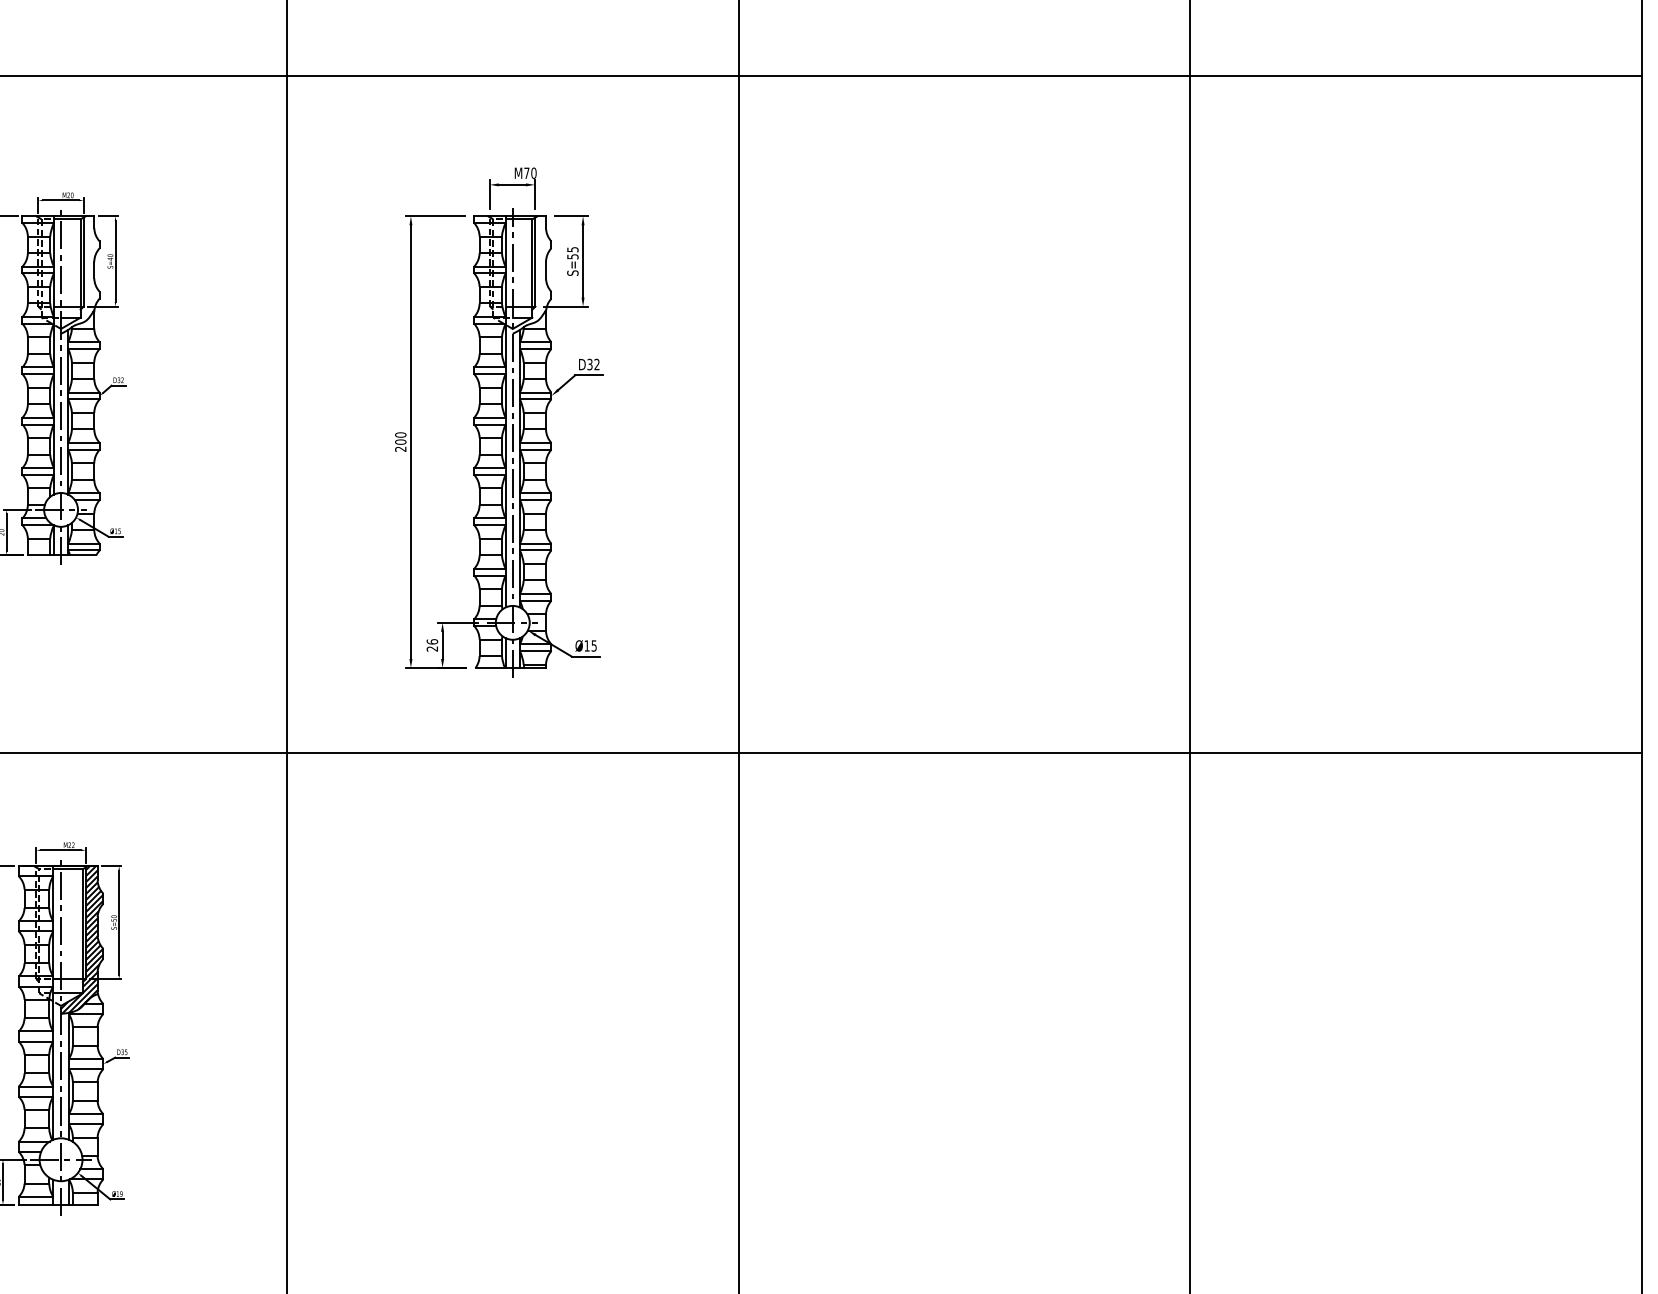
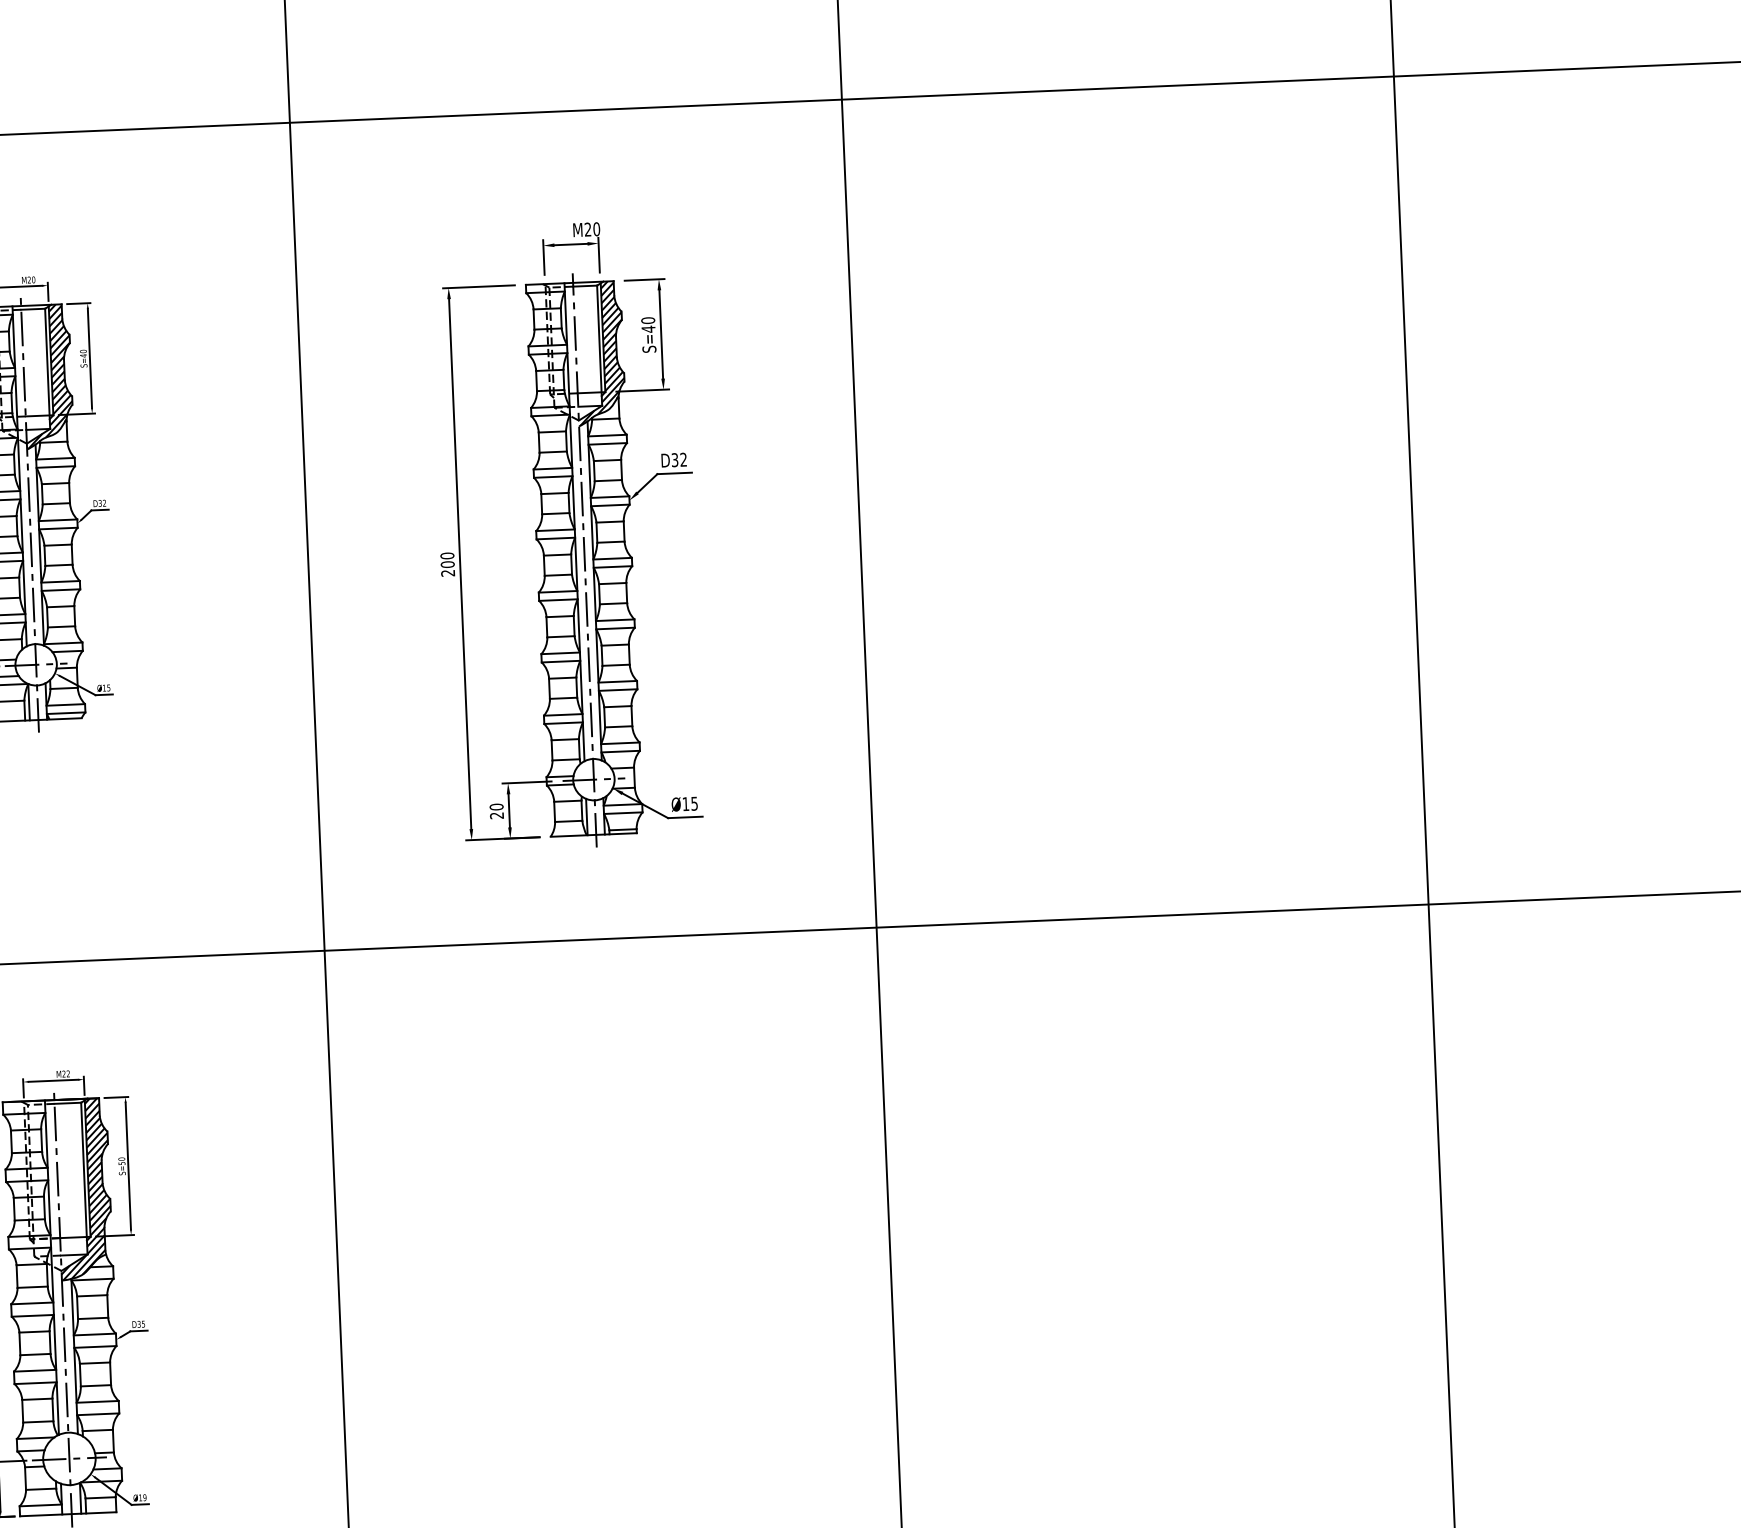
text: (526, 172) -> (587, 228), M70 -> M20
text: (572, 253) -> (647, 325), S=55 -> S=40
hatch: (80, 274) -> (47, 376), added
hatch: (532, 274) -> (600, 353), added
text: (431, 641) -> (495, 806), 26 -> 20

